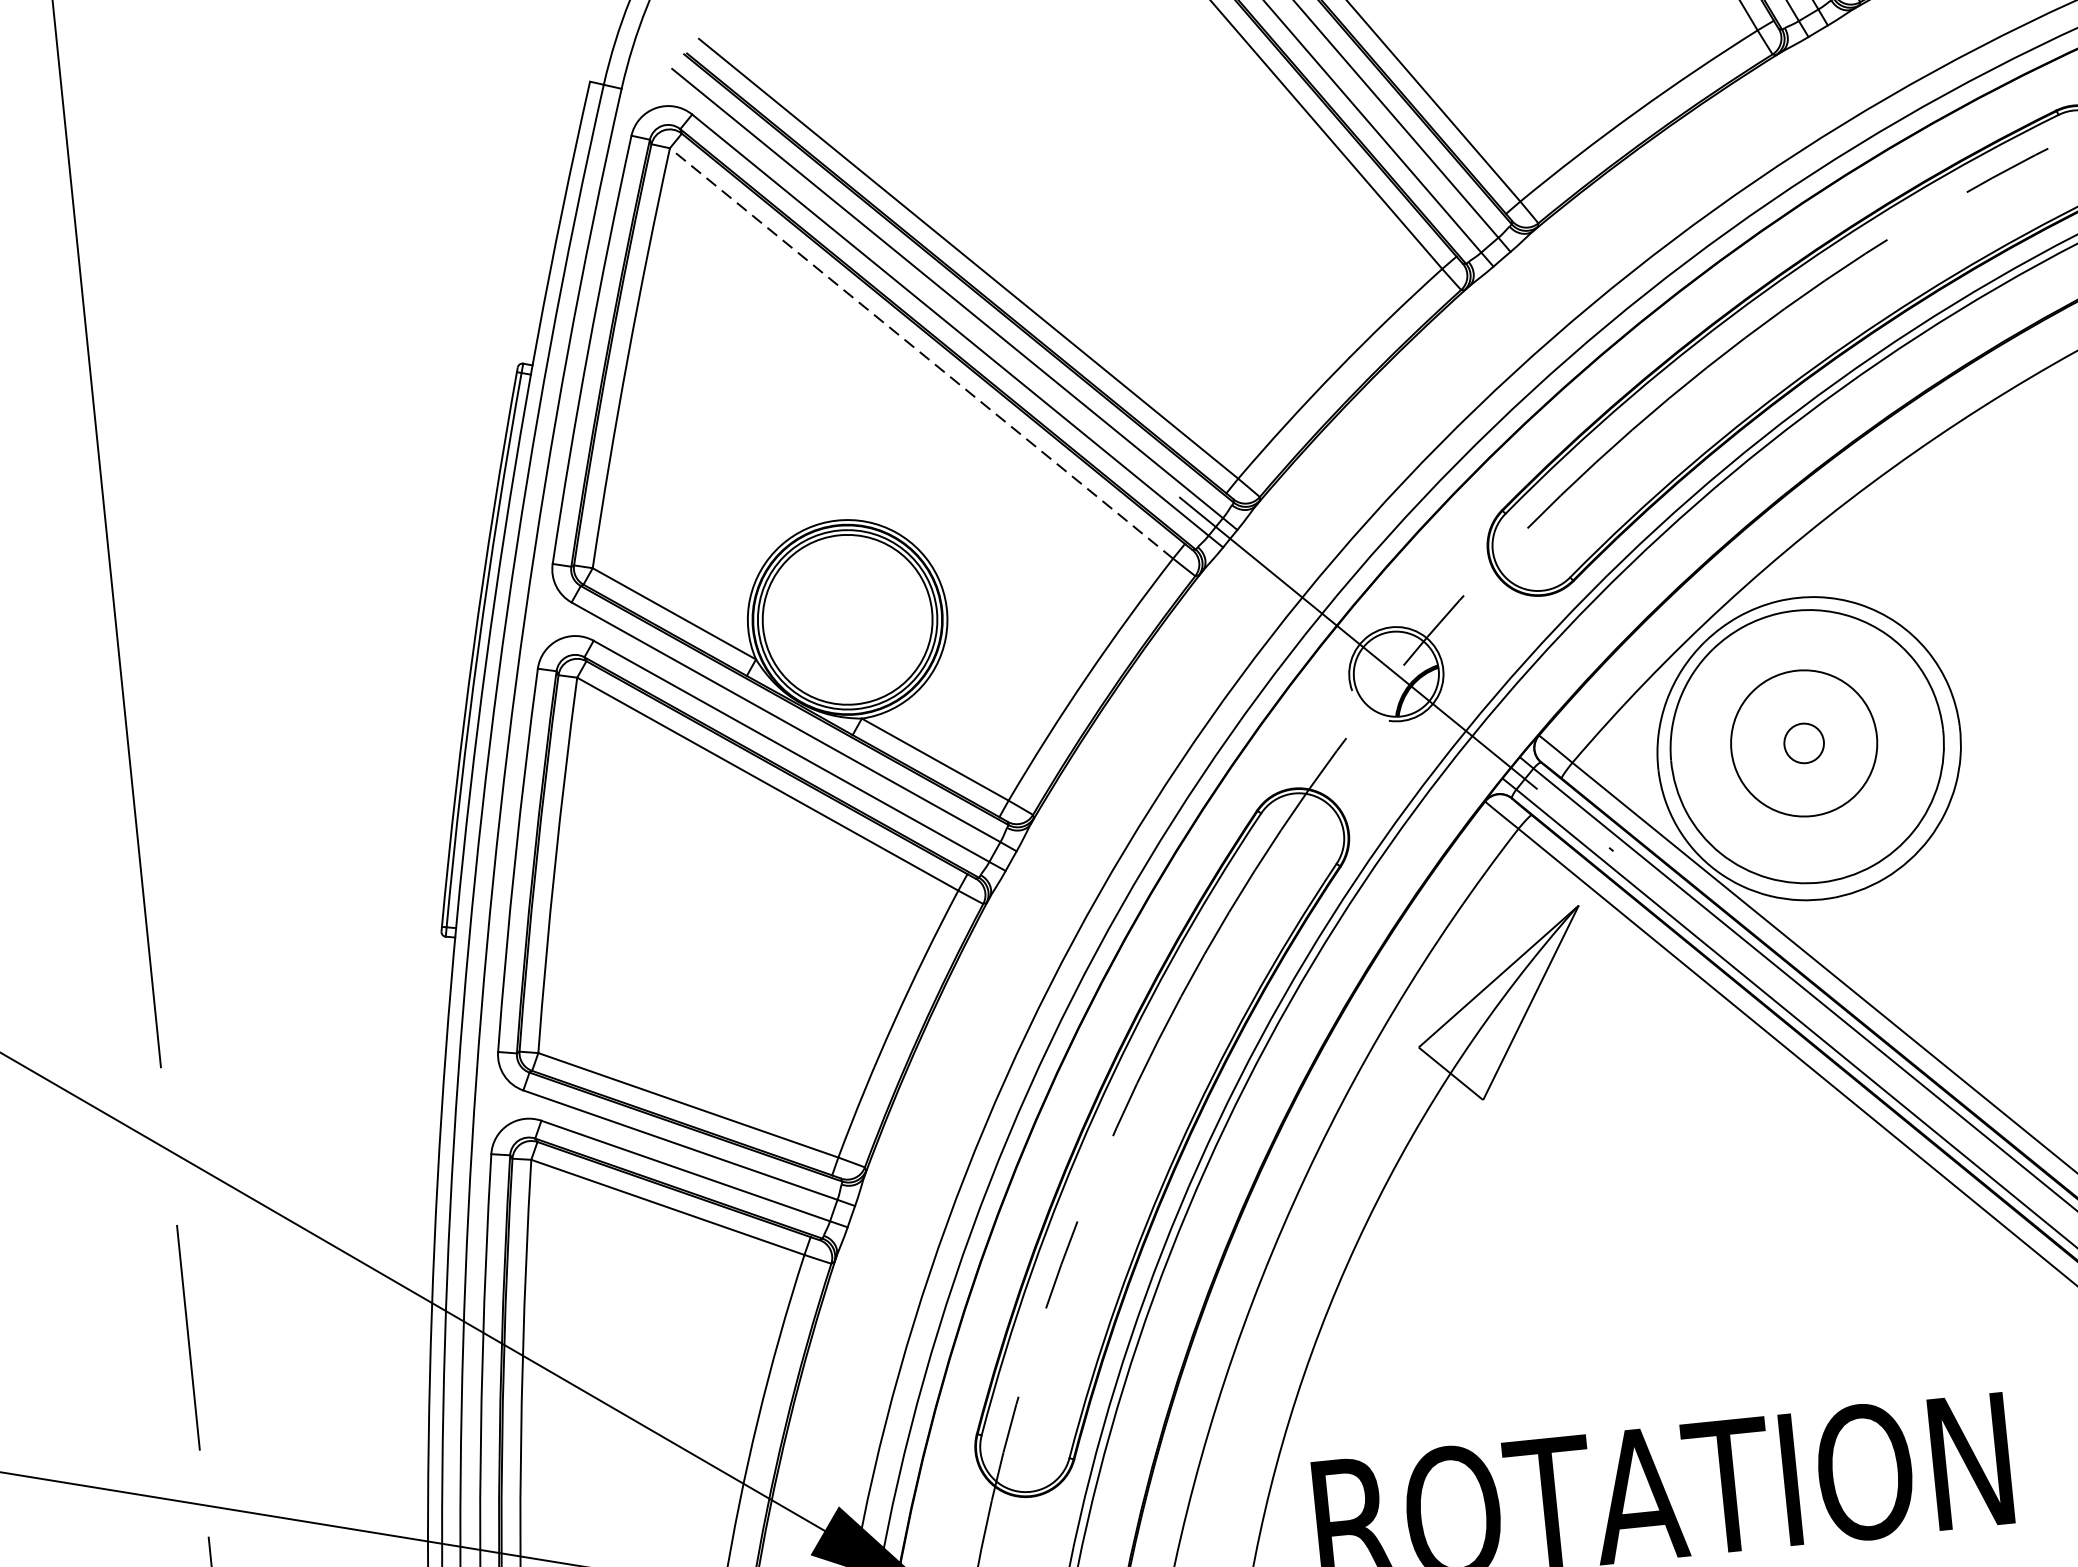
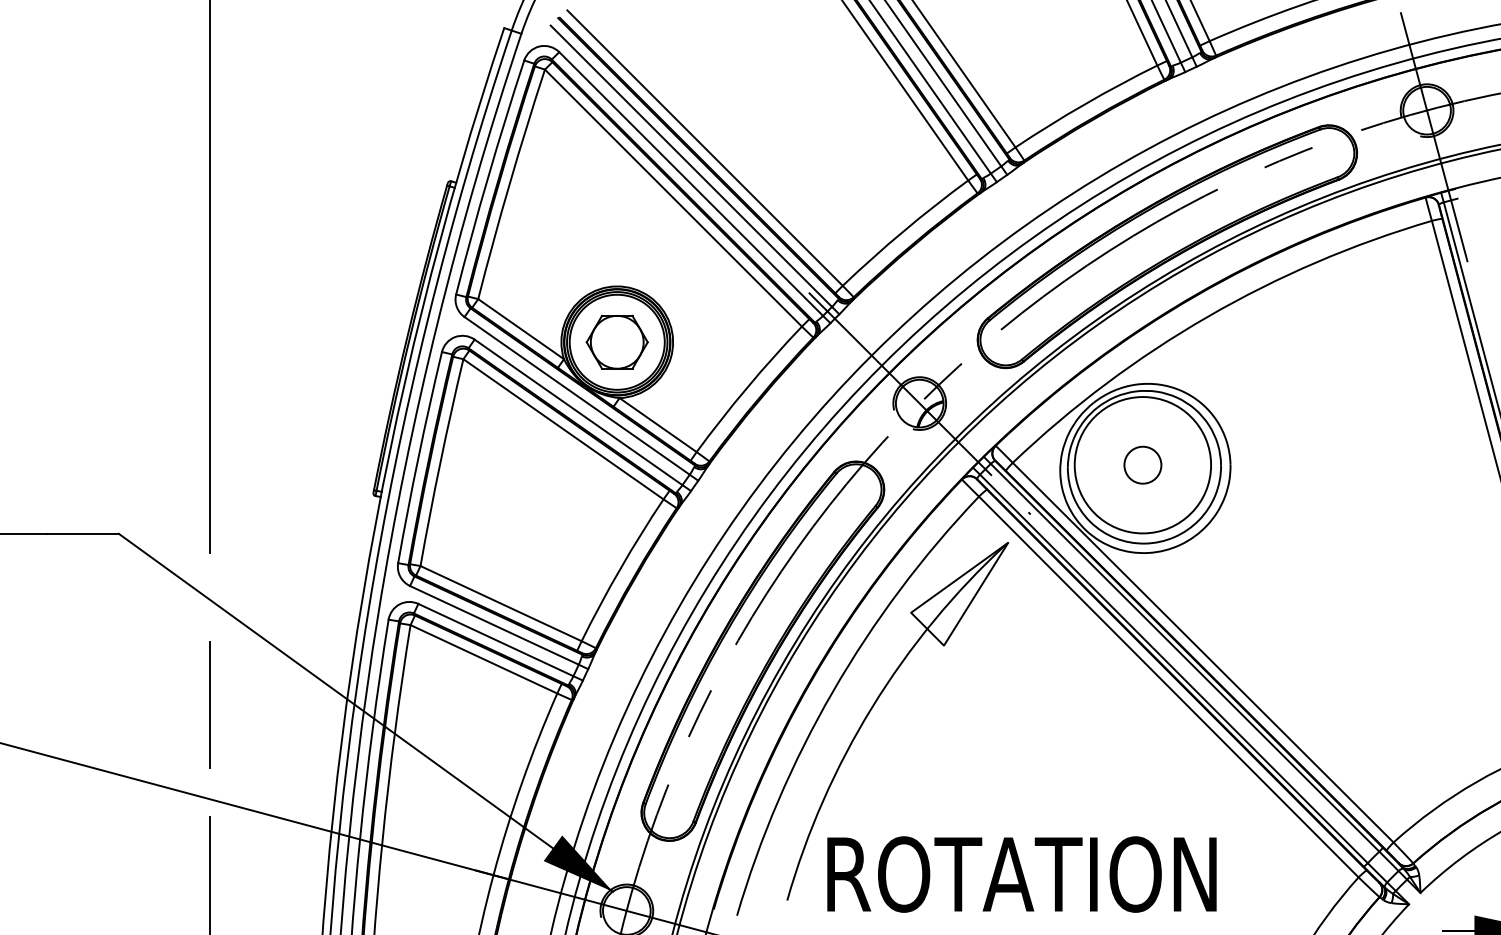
line: (921, 354) -> (673, 198), dashed -> solid
part: (846, 618) -> (616, 341), added
circle: (1803, 742) -> (1142, 464), size x1.67
circle: (1803, 743) -> (1142, 465), size x1.67

